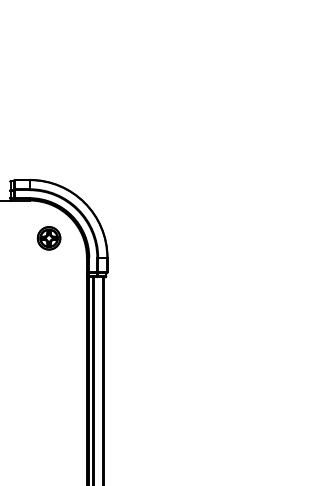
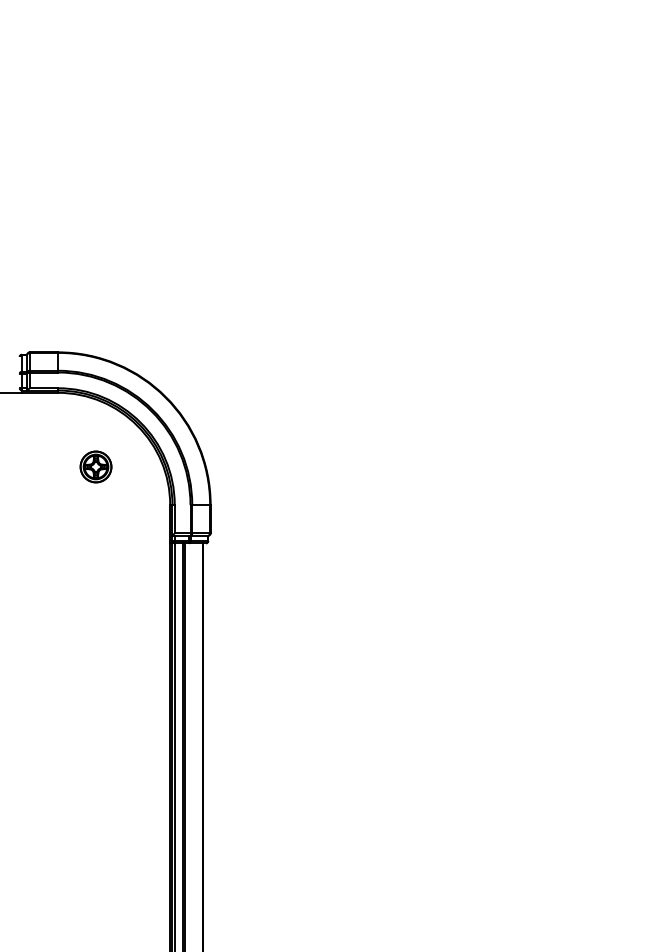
part: (48, 238) -> (94, 467), size x0.7

